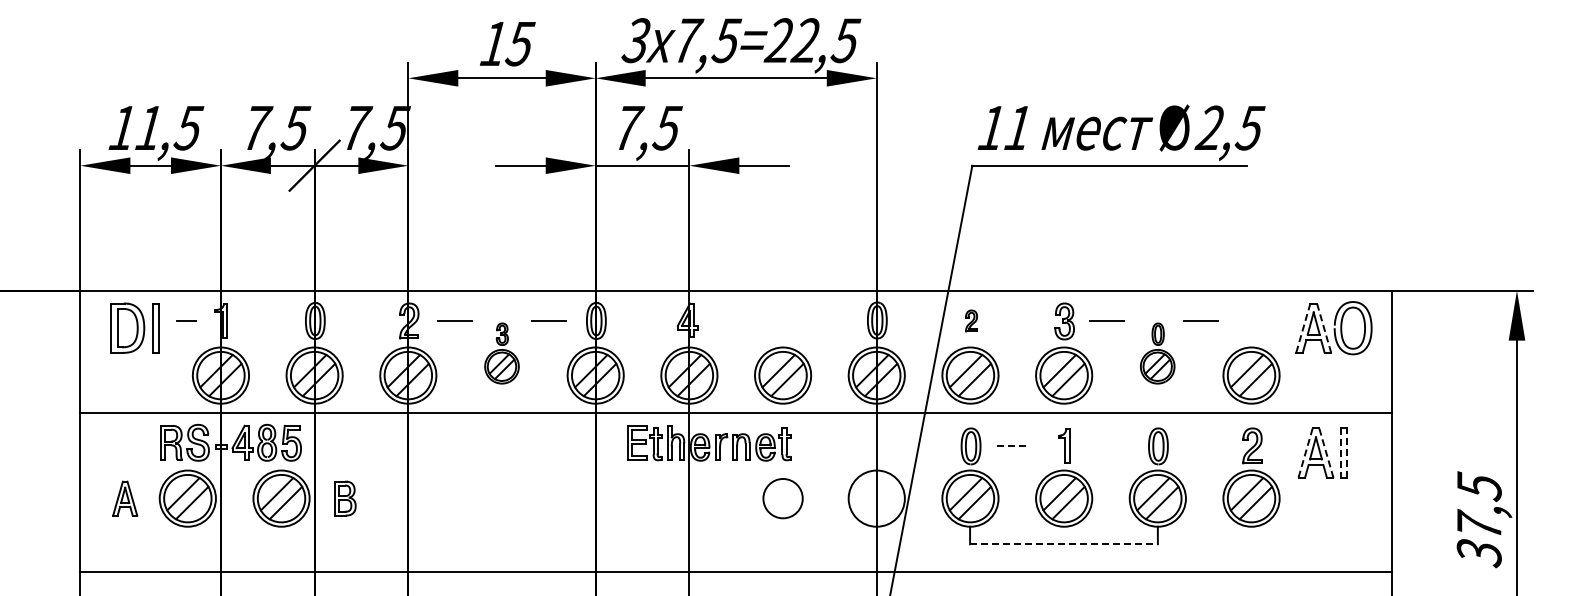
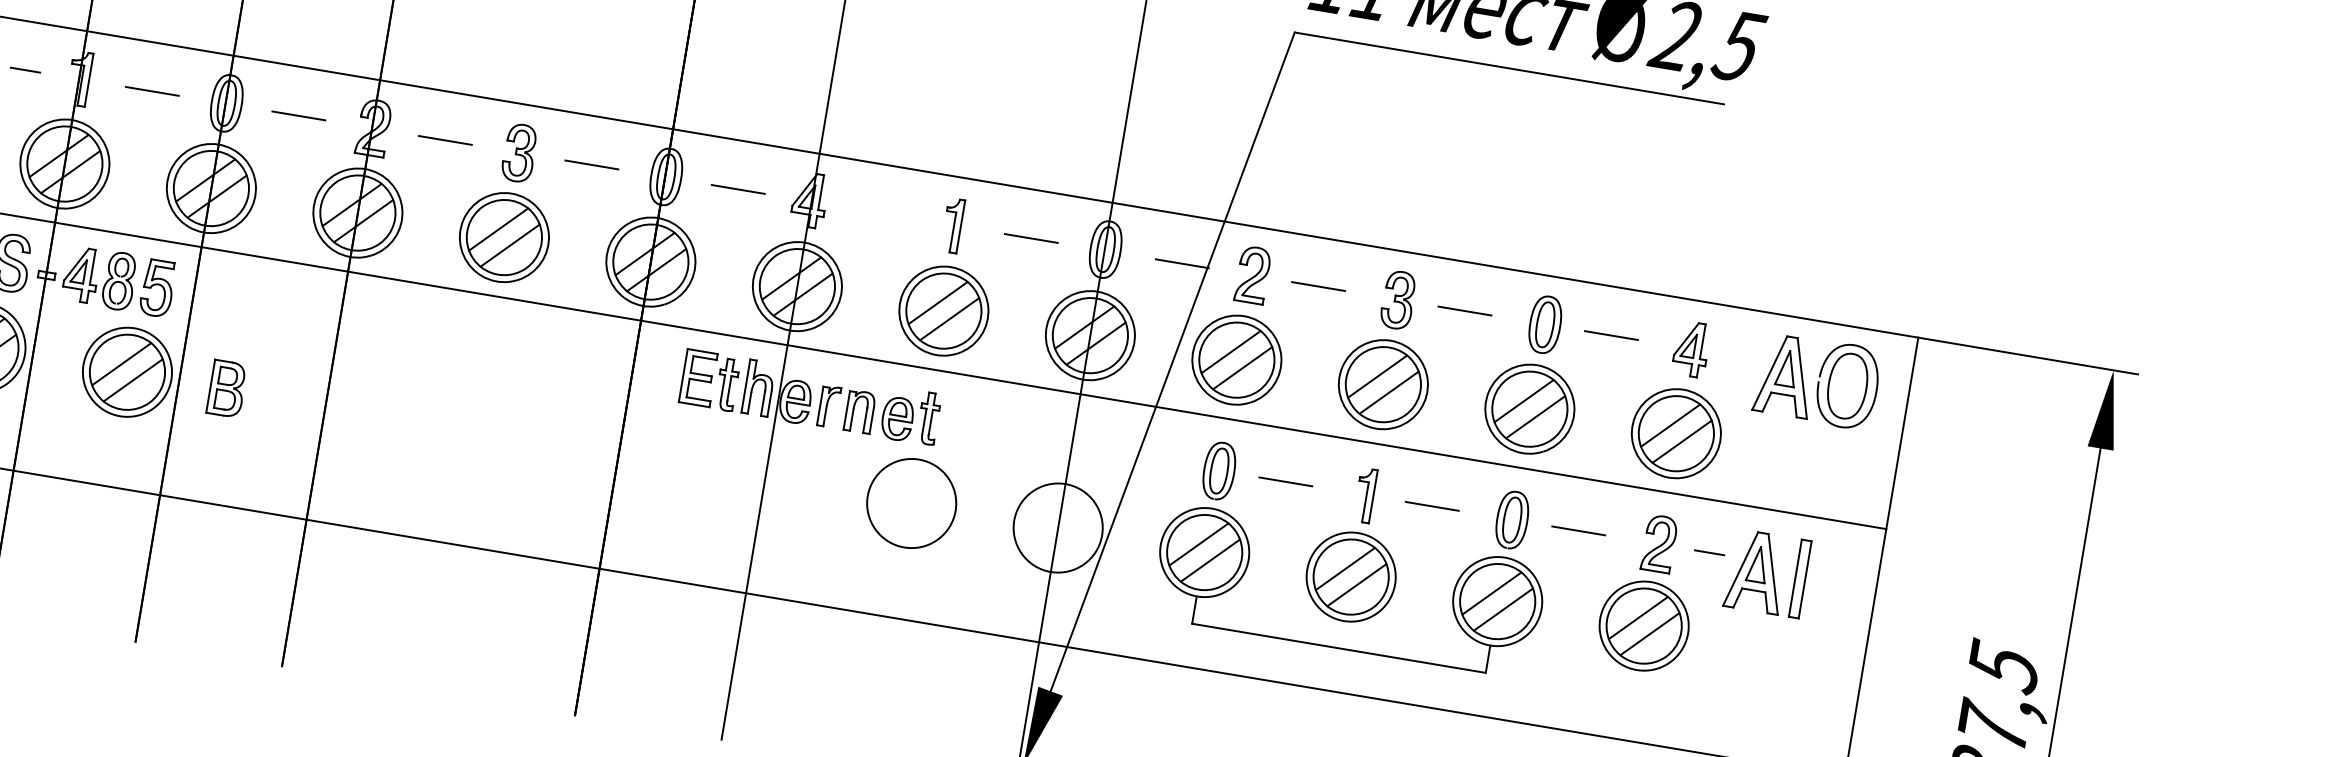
part: (971, 320) -> (1252, 274), size x1.67
part: (1251, 320) -> (1690, 347), added
line: (267, 321) -> (151, 91), added
line: (361, 321) -> (298, 116), added
line: (642, 321) -> (738, 189), added
part: (779, 321) -> (952, 225), added
line: (829, 321) -> (1030, 238), added
line: (926, 321) -> (1182, 264), added
line: (1013, 321) -> (1318, 286), added
line: (1303, 328) -> (1769, 373), dashed -> solid
line: (1324, 328) -> (1802, 379), dashed -> solid
part: (501, 353) -> (509, 202), size x1.67
part: (1157, 353) -> (1535, 374), size x1.67
line: (1284, 445) -> (1709, 551), added
line: (1013, 446) -> (1285, 482), dashed -> solid
line: (1107, 446) -> (1432, 506), added
line: (1200, 446) -> (1578, 531), added
line: (1305, 453) -> (1740, 569), dashed -> solid
line: (1326, 453) -> (1773, 575), dashed -> solid
line: (1340, 453) -> (1795, 578), dashed -> solid
line: (1346, 453) -> (1804, 580), dashed -> solid
circle: (782, 498) -> (910, 503), size x1.43
line: (1063, 544) -> (1338, 648), dashed -> solid

